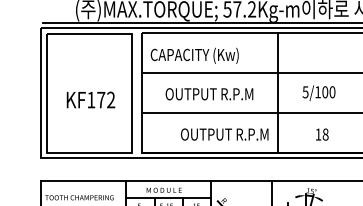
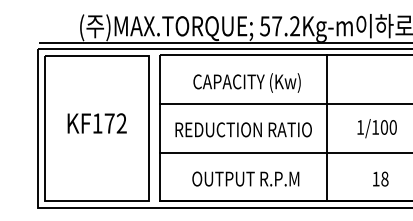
text: (194, 55) -> (246, 82), moved
text: (305, 92) -> (360, 127), 5/100 -> 1/100
text: (209, 94) -> (243, 130), OUTPUT R.P.M -> REDUCTION RATIO
text: (90, 99) -> (96, 122), moved
text: (224, 134) -> (245, 178), moved

